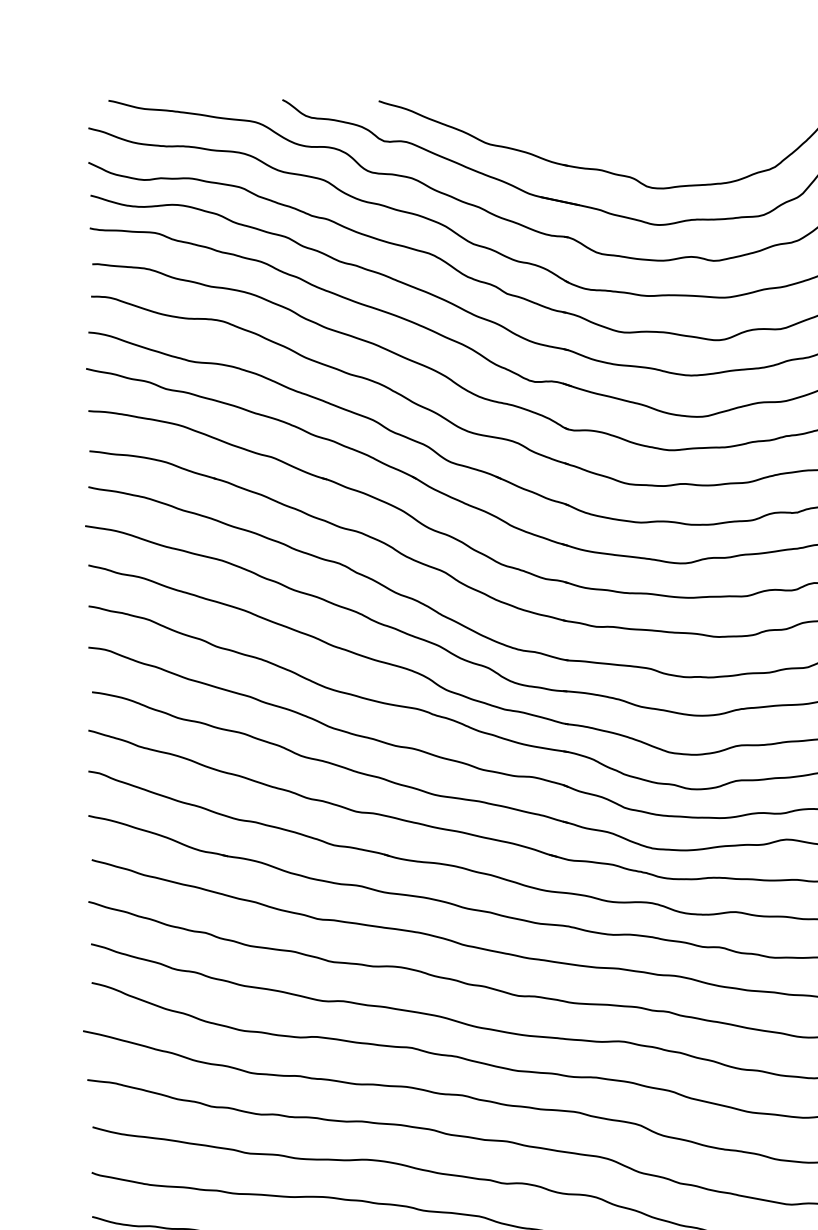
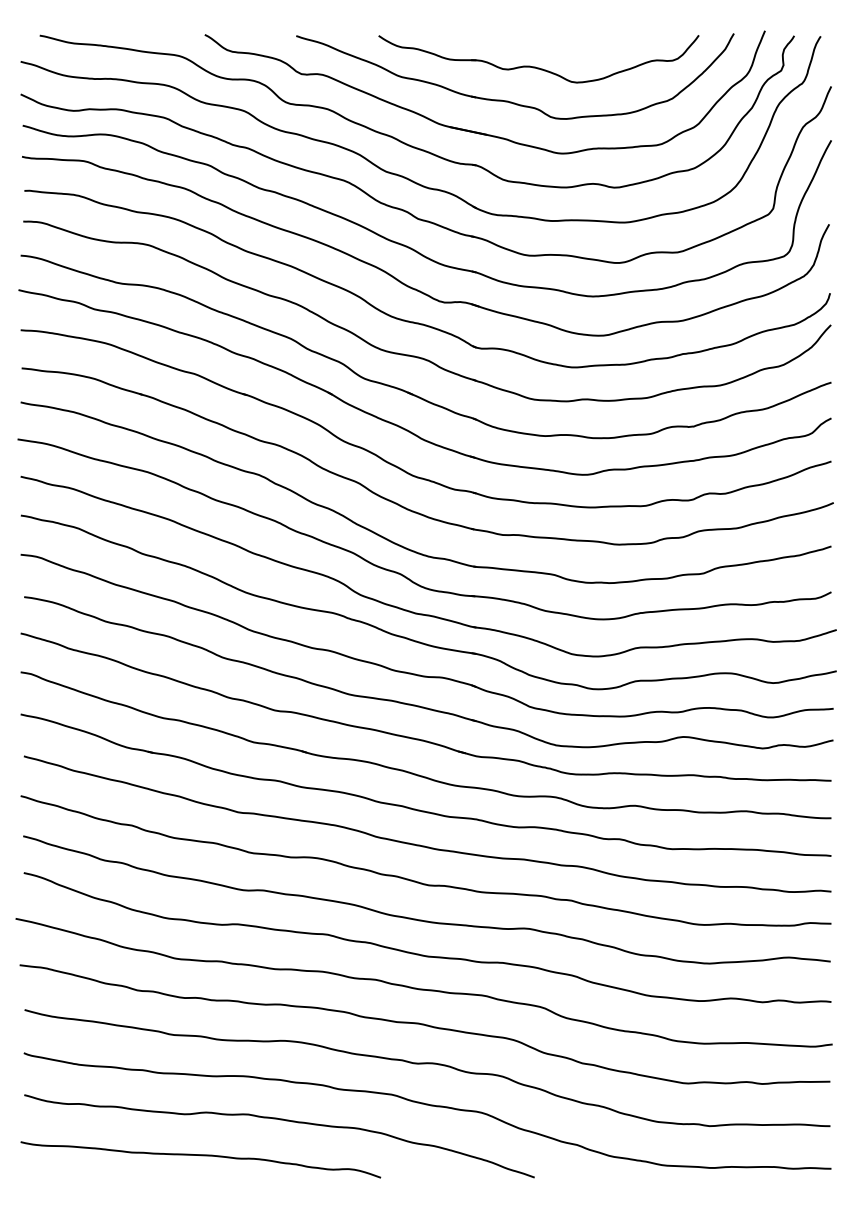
part: (630, 133) -> (535, 66), added

